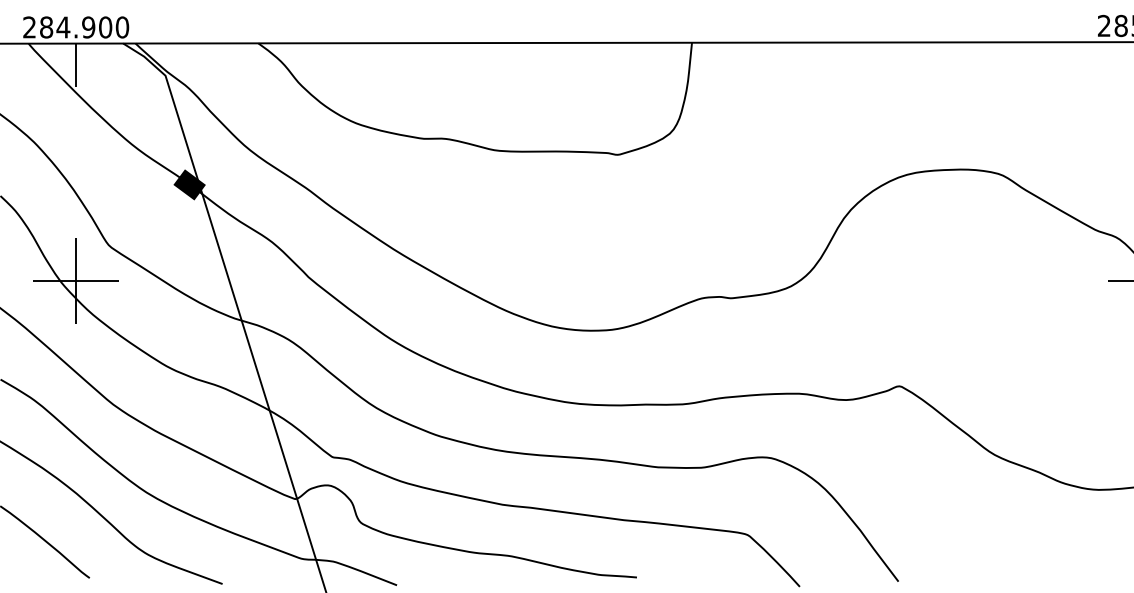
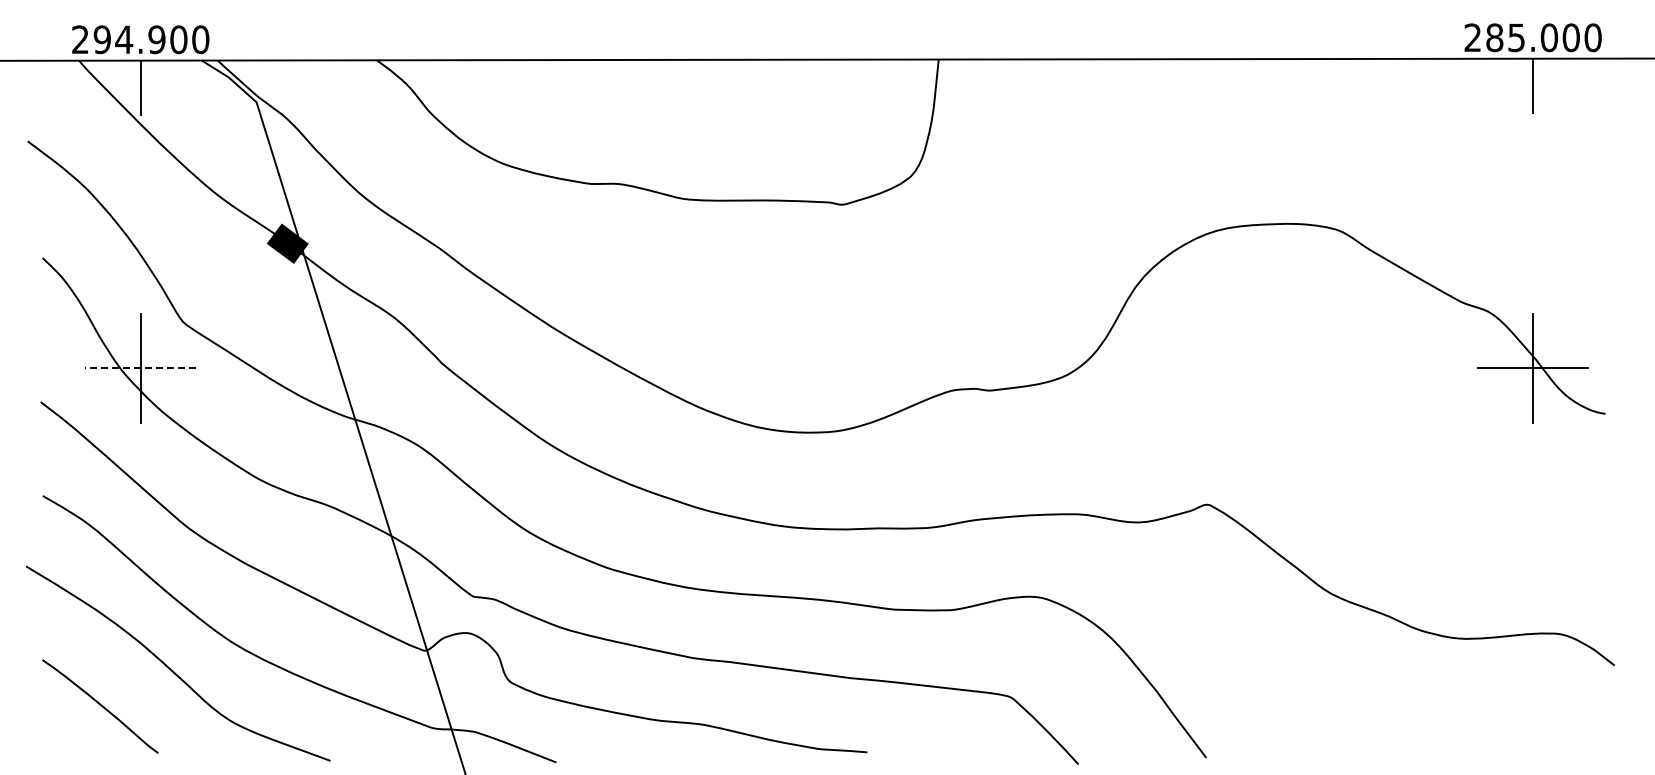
text: (45, 27) -> (101, 39), 284.900 -> 294.900
line: (75, 281) -> (140, 368), solid -> dashed

